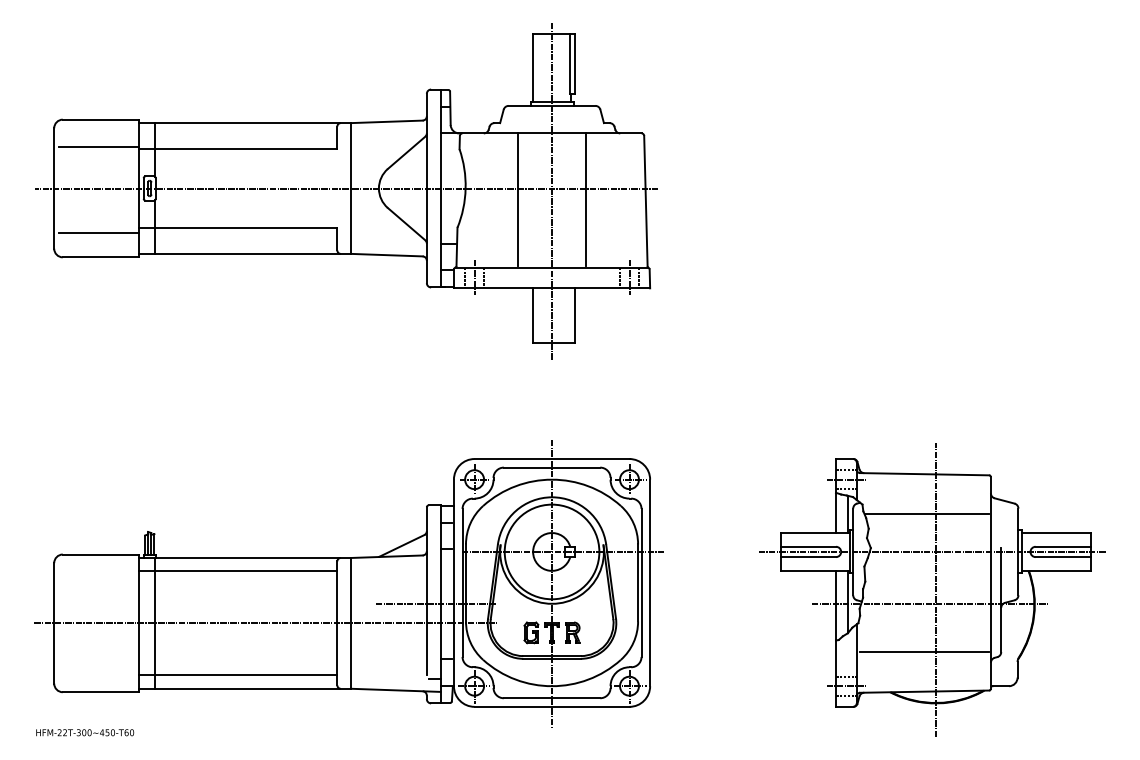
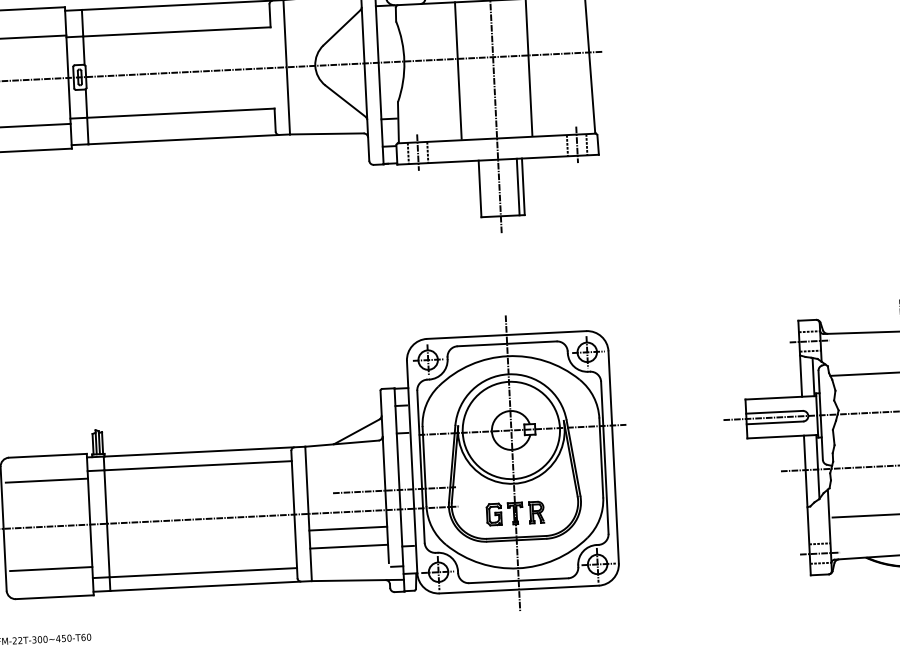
line: (570, 315) -> (518, 186), added
line: (98, 578) -> (46, 480), added
line: (388, 639) -> (347, 528), added
line: (388, 657) -> (348, 547), added
line: (98, 664) -> (51, 568), added

